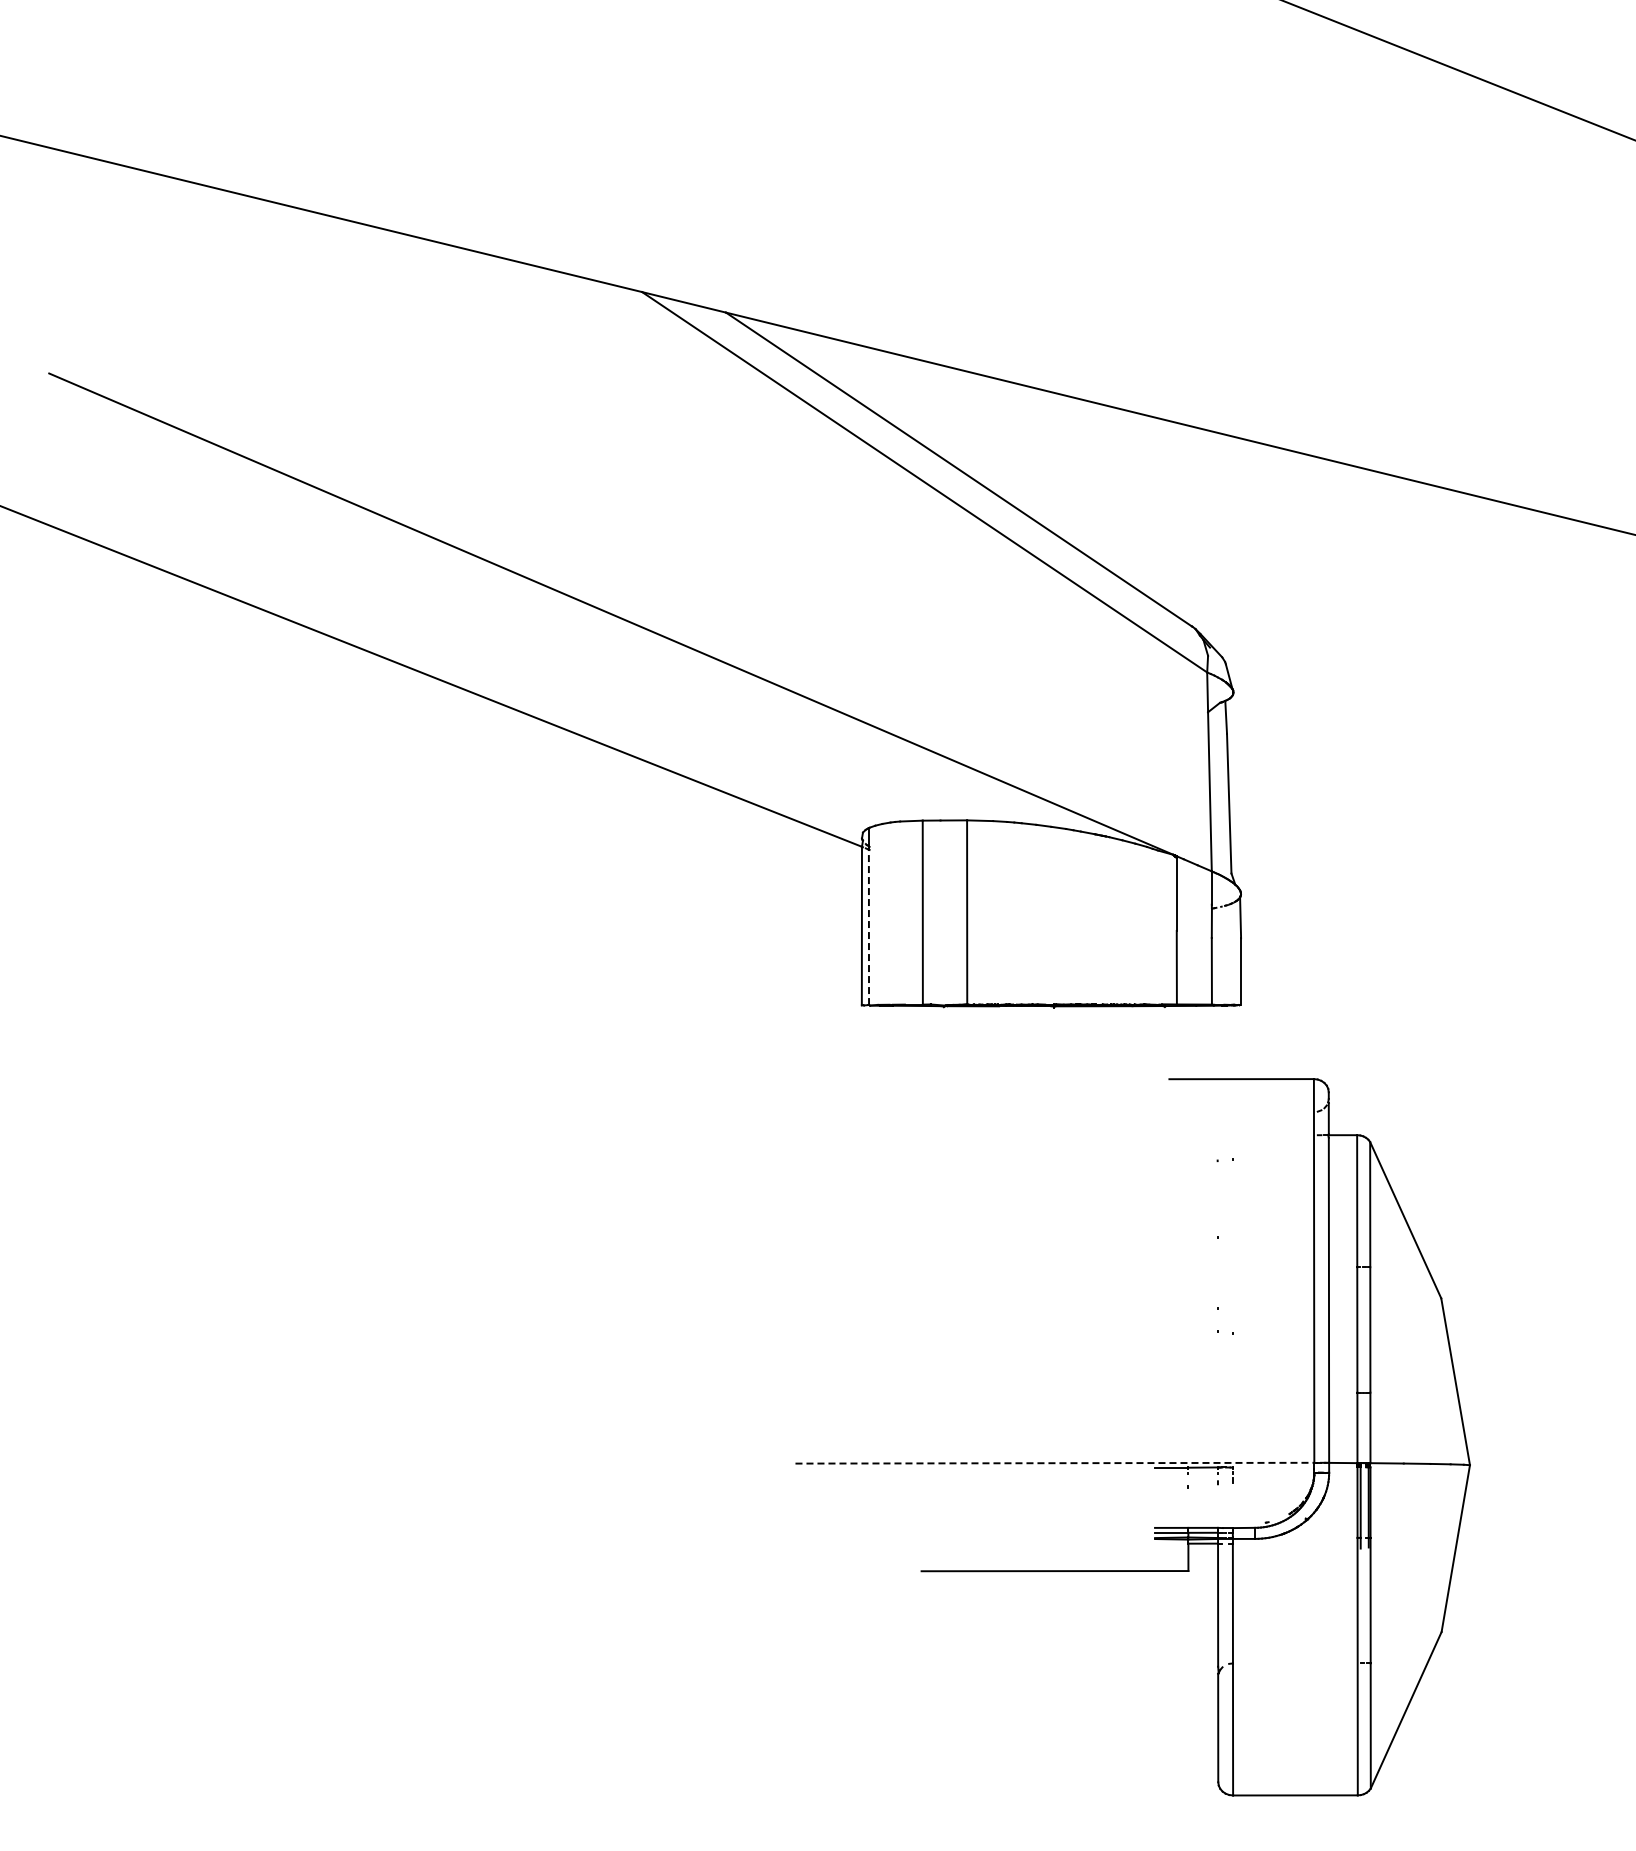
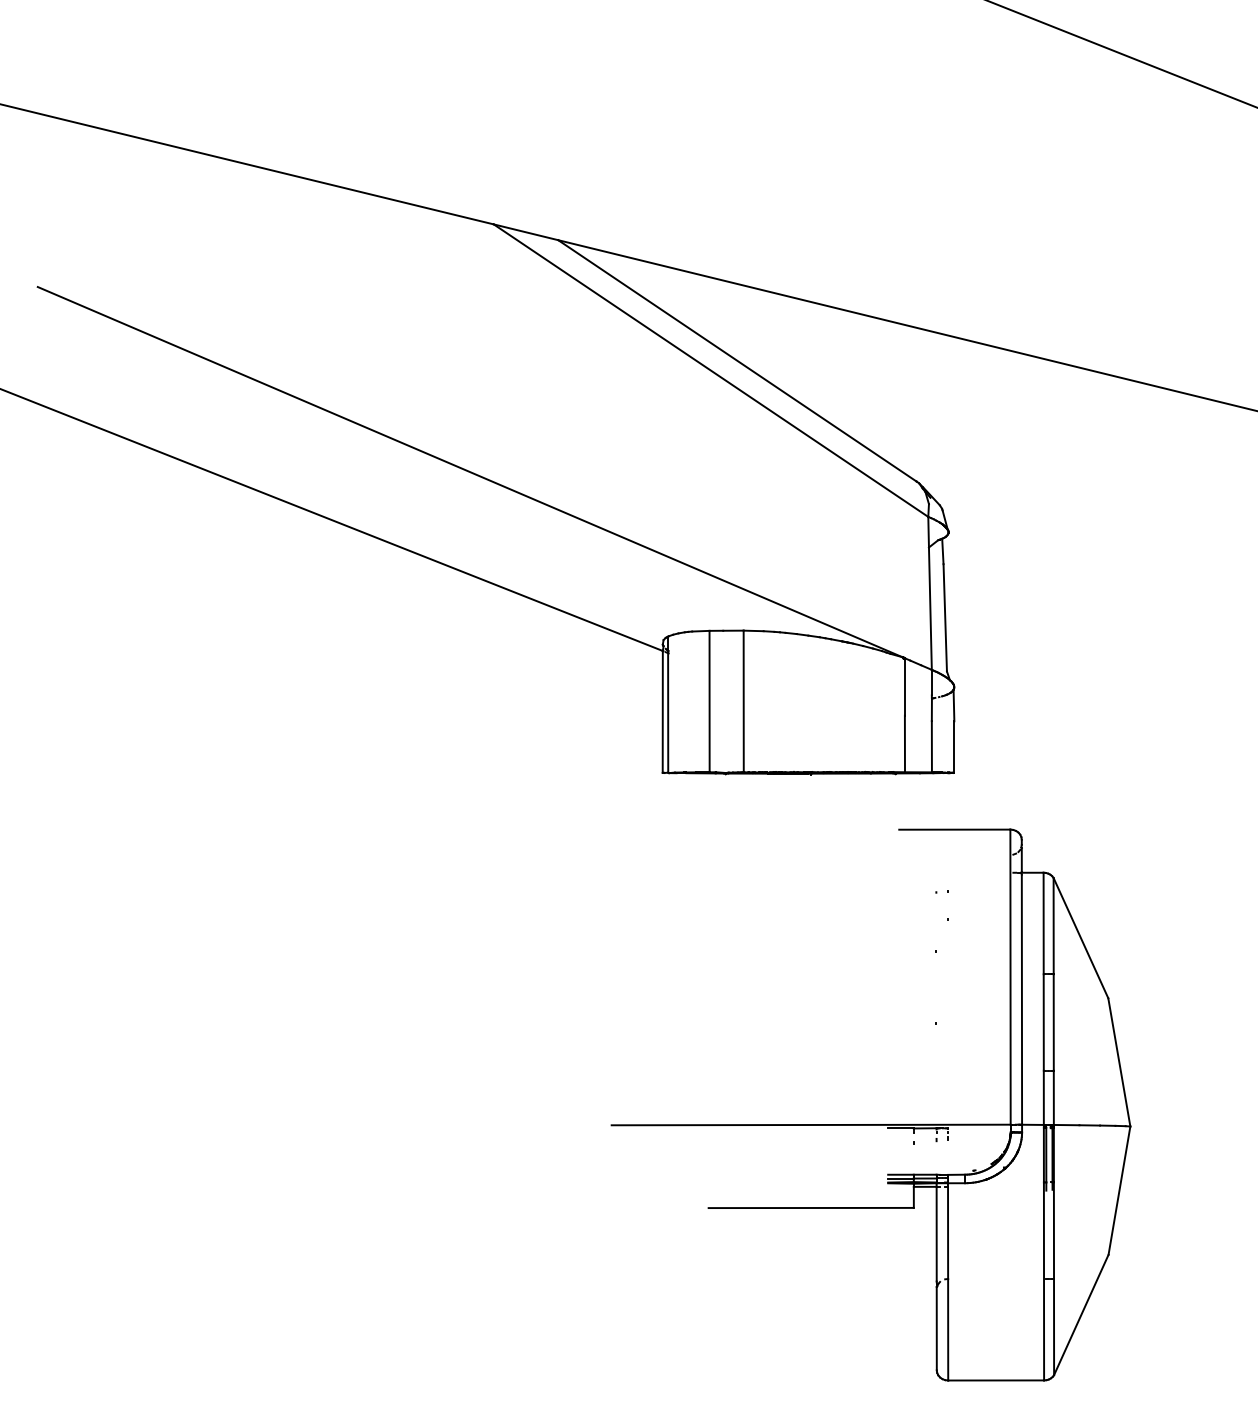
line: (868, 927) -> (667, 713), dashed -> solid
line: (1055, 1463) -> (811, 1125), dashed -> solid

